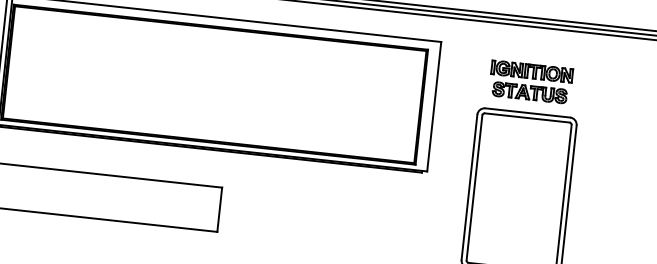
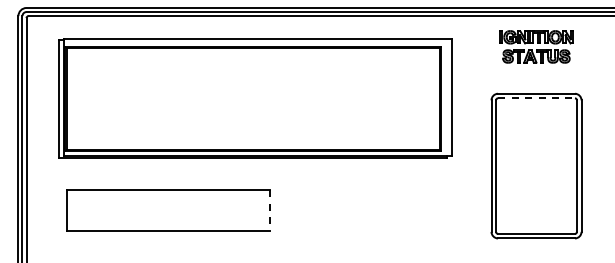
part: (531, 81) -> (536, 46), moved
line: (528, 118) -> (537, 98), solid -> dashed
line: (219, 210) -> (269, 211), solid -> dashed

